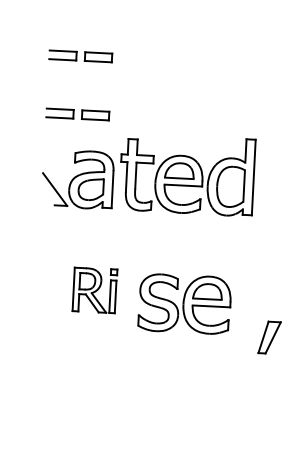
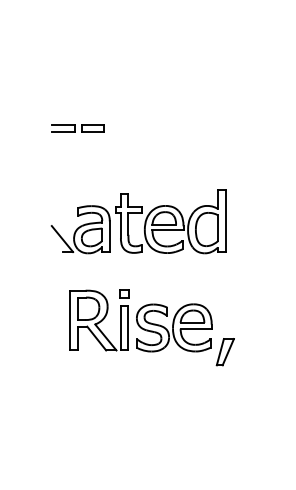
part: (77, 114) -> (77, 176), removed
part: (94, 290) -> (99, 320), size x1.67
part: (268, 338) -> (224, 352), moved

